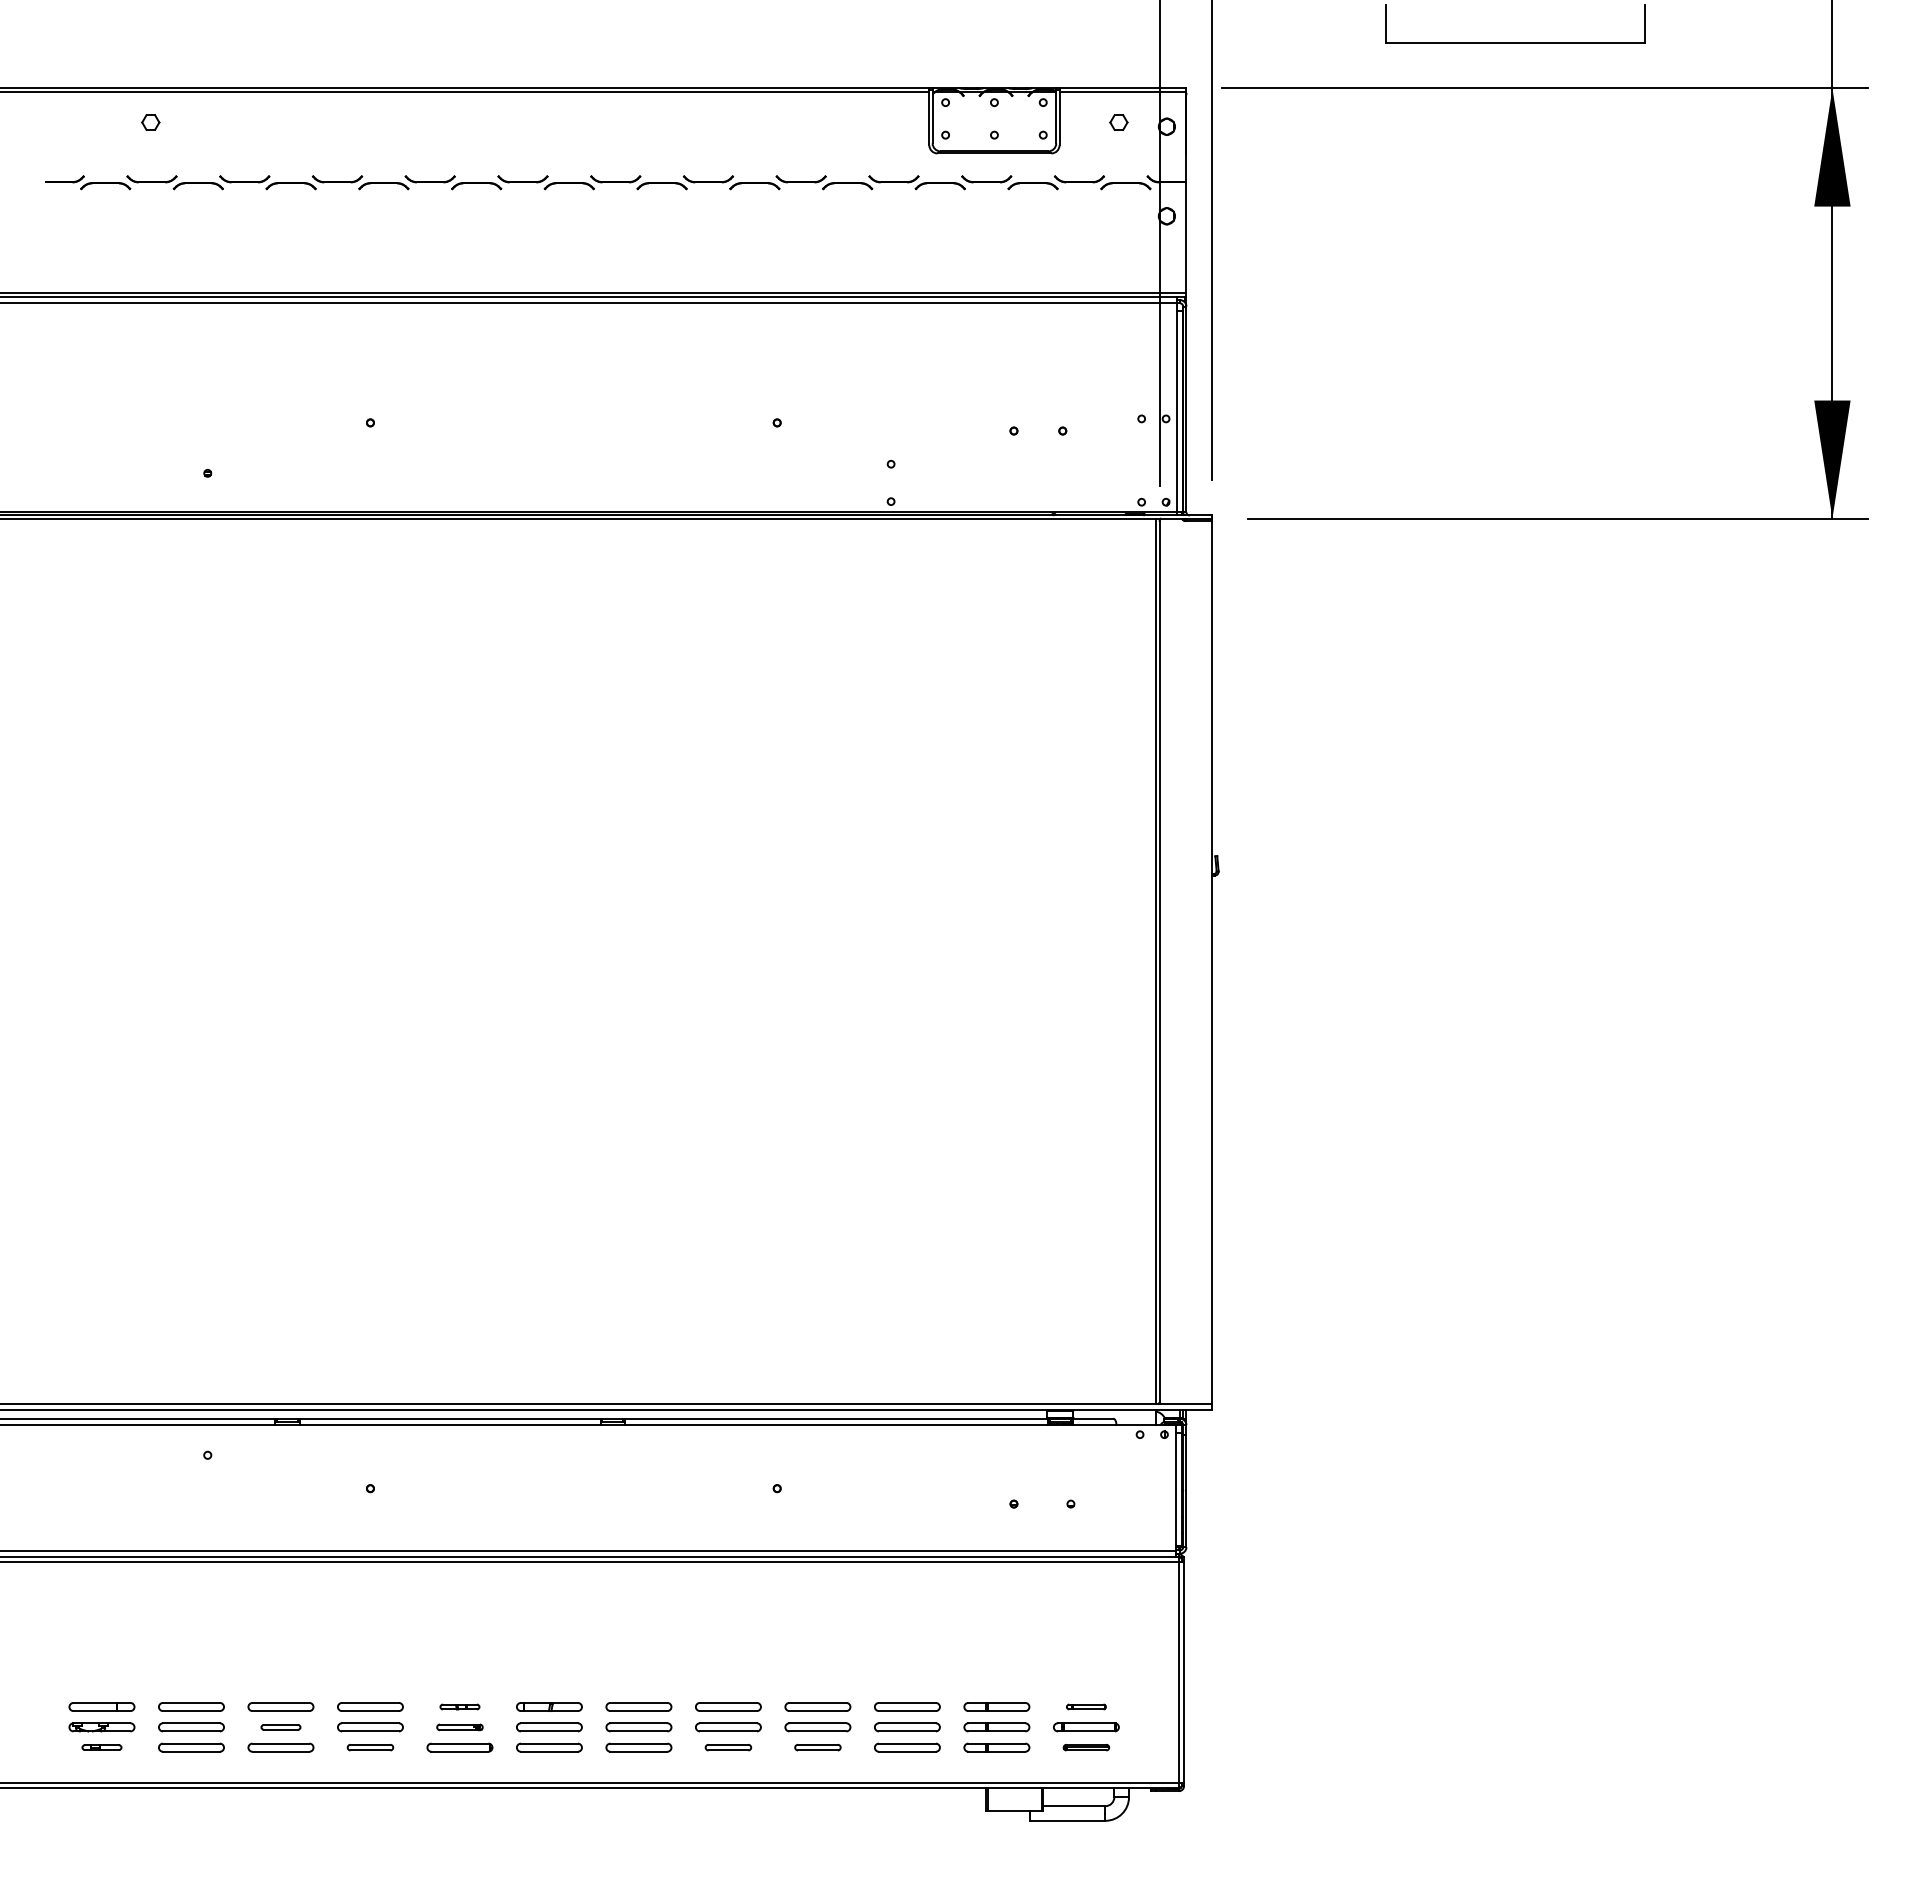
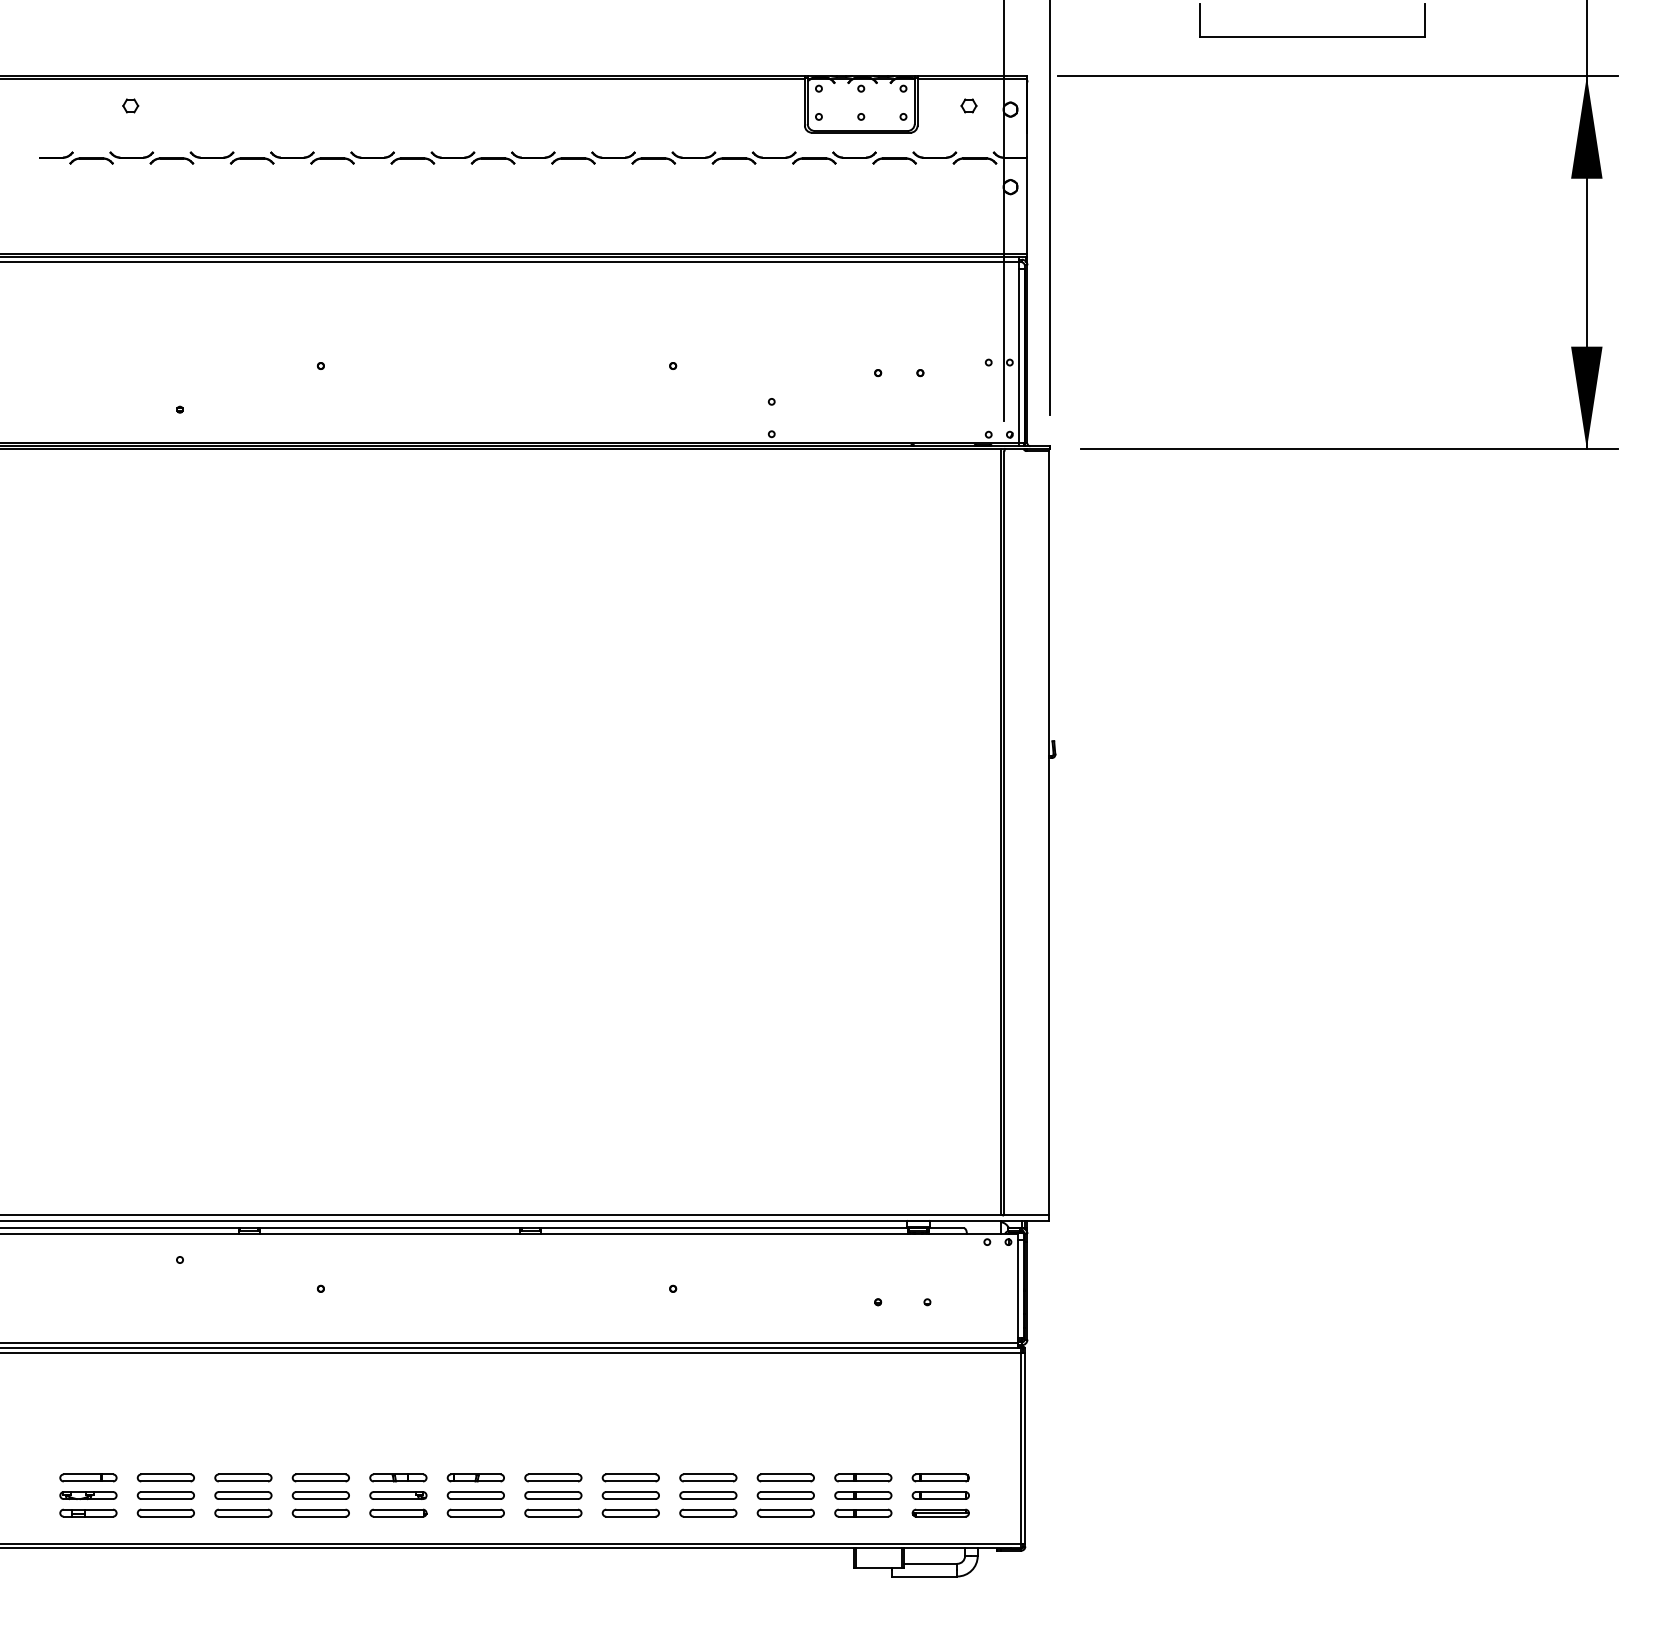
part: (459, 1706) -> (398, 1477), size x1.67
part: (1086, 1706) -> (940, 1477), size x1.67
part: (280, 1727) -> (243, 1495), size x1.67
part: (459, 1727) -> (398, 1495), size x1.43
part: (101, 1747) -> (88, 1513), size x1.67
part: (370, 1747) -> (320, 1513), size x1.43
part: (728, 1747) -> (630, 1513), size x1.43
part: (817, 1747) -> (708, 1513), size x1.43
part: (1086, 1747) -> (940, 1513), size x1.43

